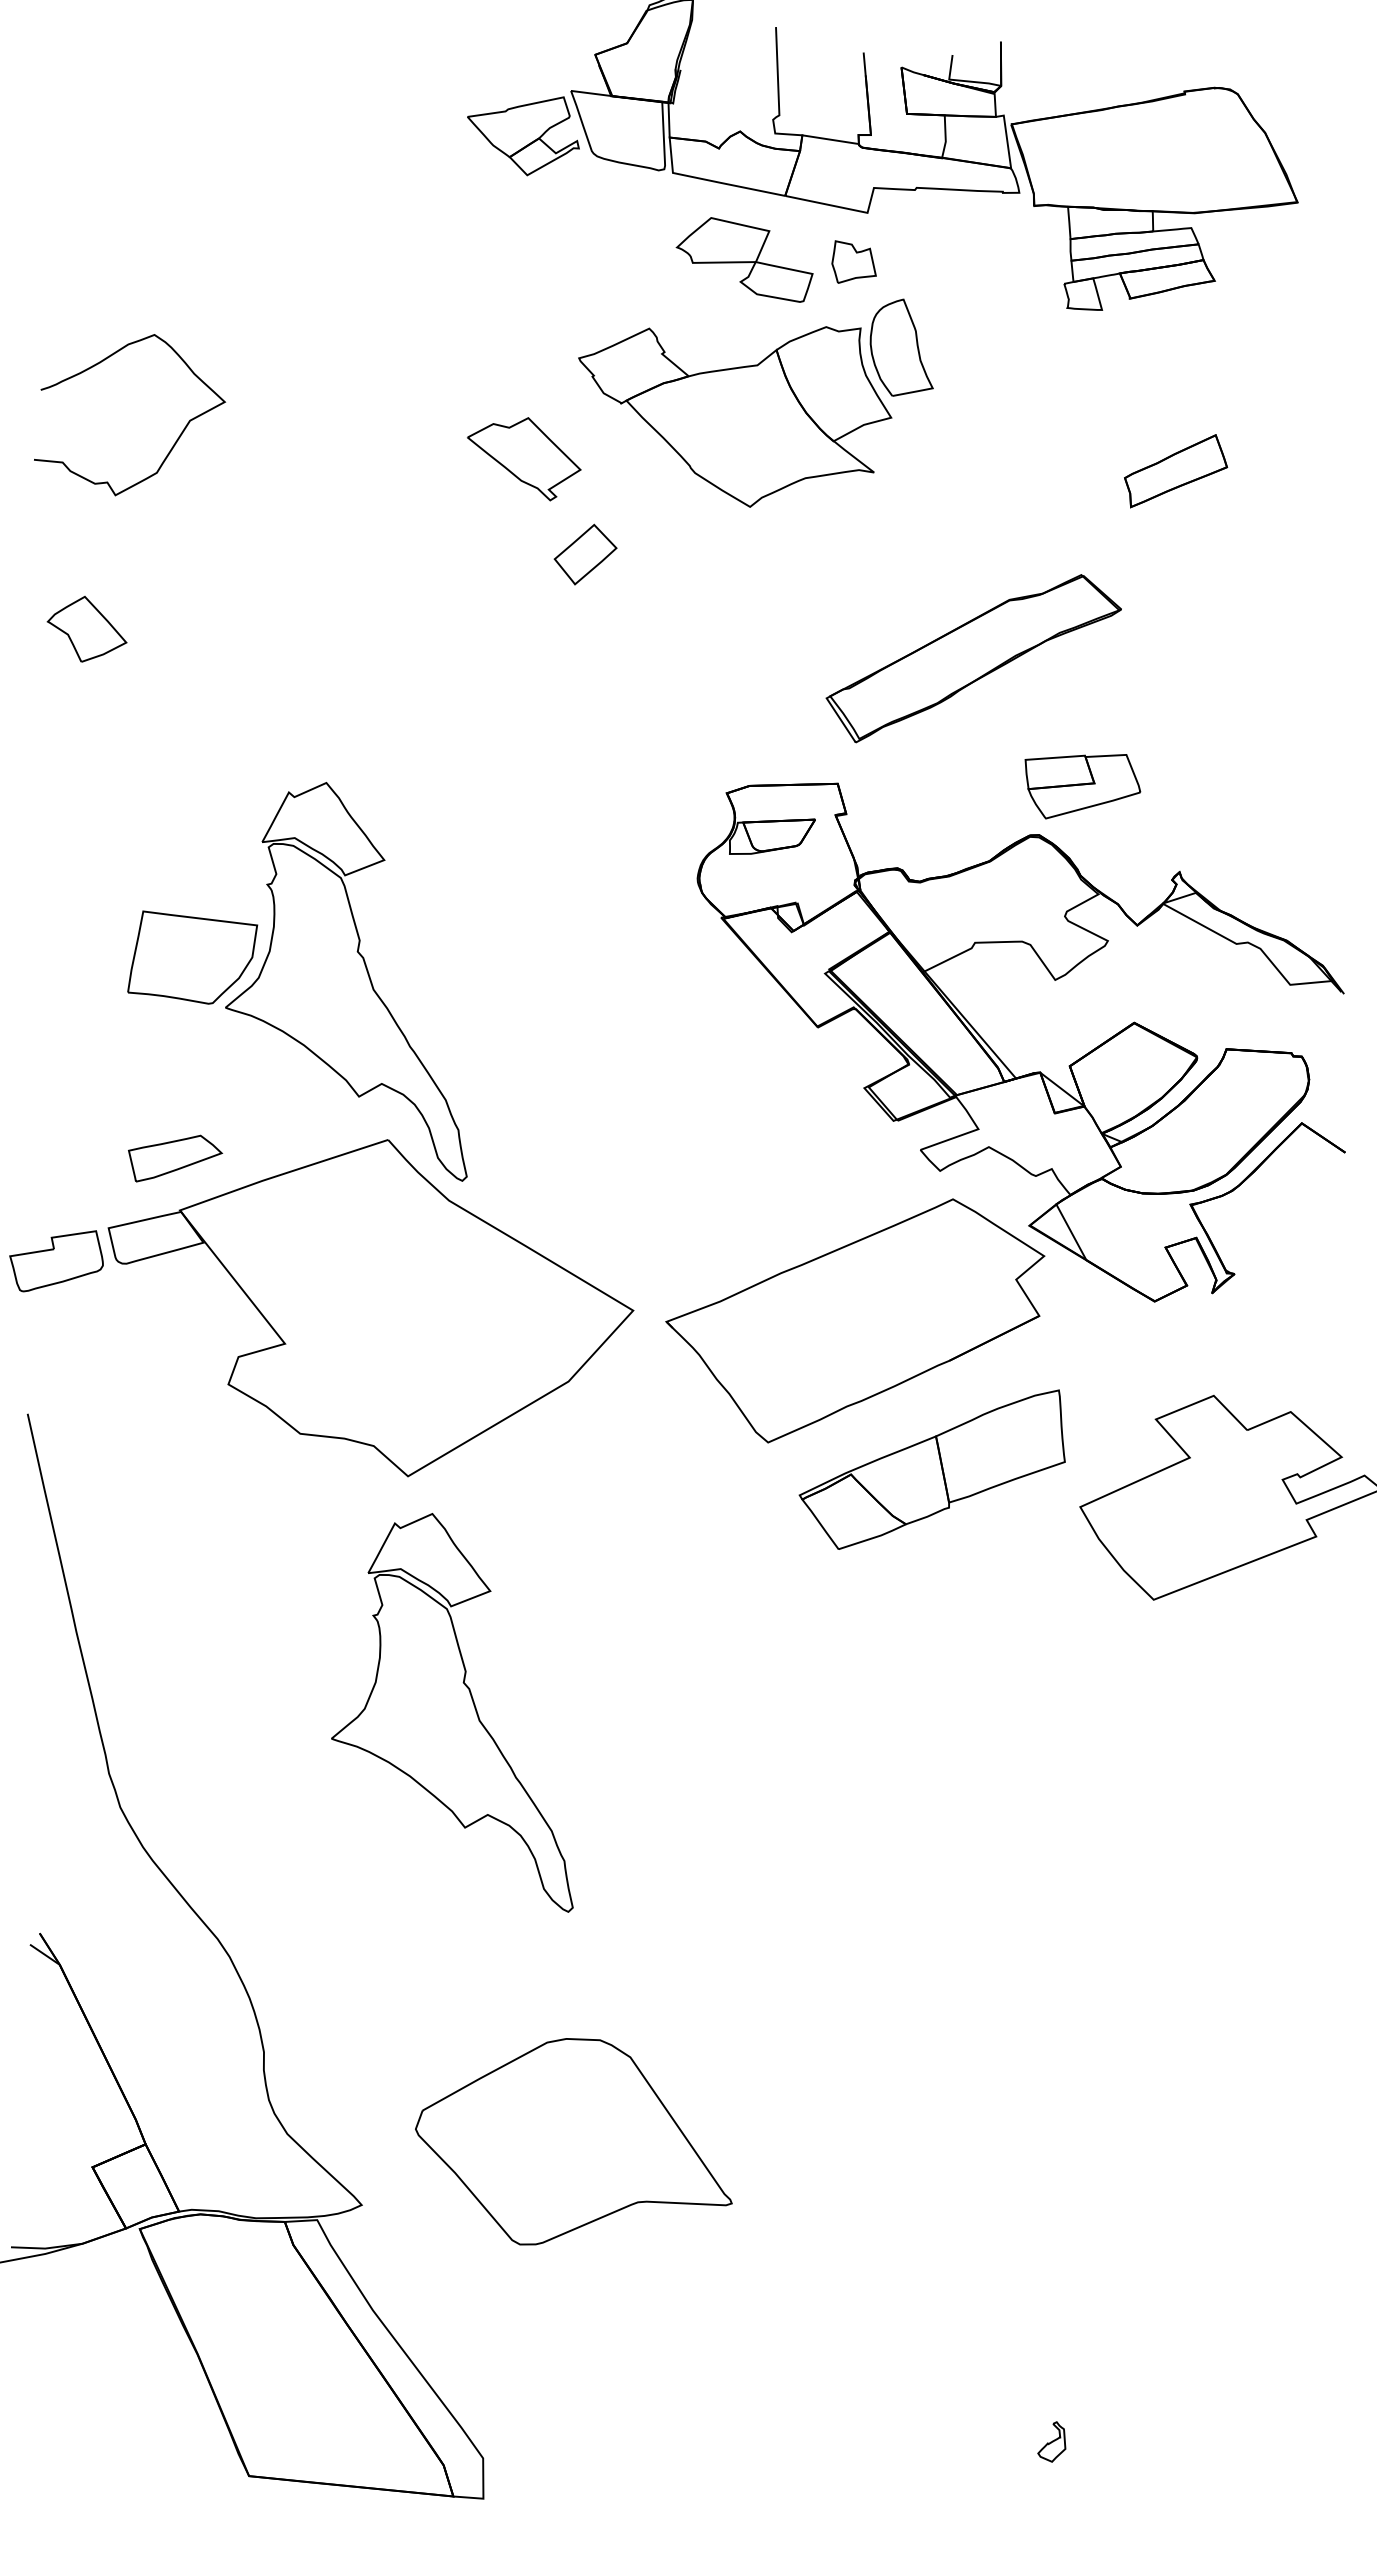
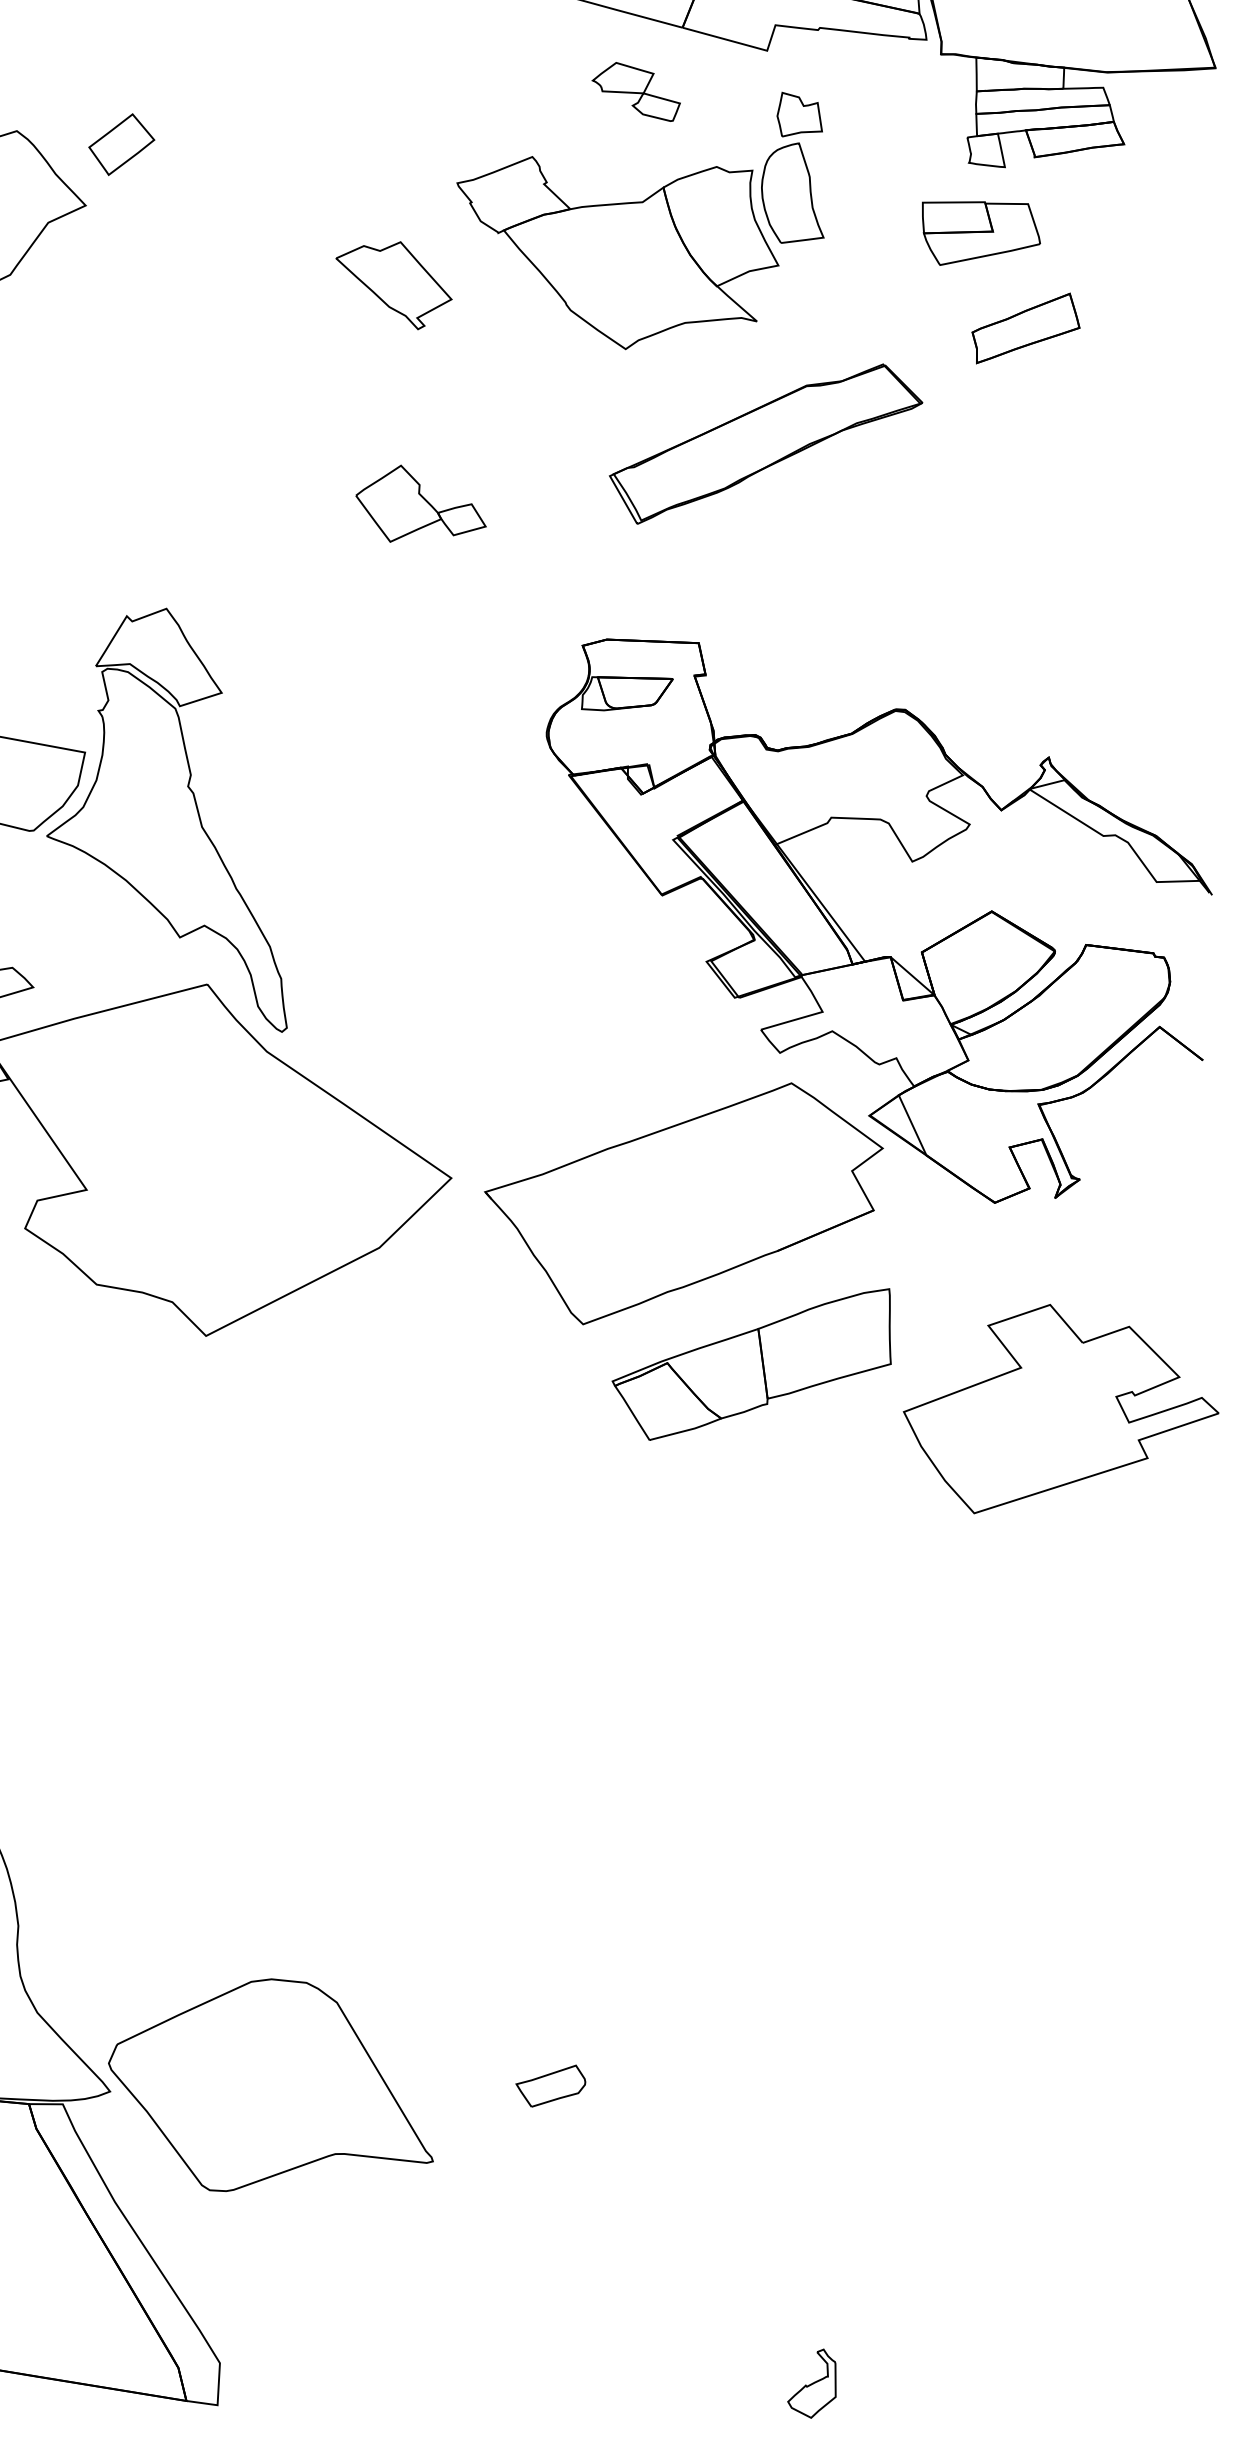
part: (744, 259) -> (636, 91), size x0.62
part: (853, 261) -> (799, 115), moved
part: (1176, 471) -> (1026, 329), moved
part: (585, 554) -> (121, 144), moved
part: (973, 658) -> (765, 444), moved
part: (564, 668) -> (421, 505), added
part: (1082, 786) -> (980, 234), moved
part: (452, 1712) -> (236, 1584), removed
part: (573, 2141) -> (272, 2086), moved
part: (782, 2172) -> (550, 2085), added
part: (1051, 2441) -> (812, 2382), size x1.67

